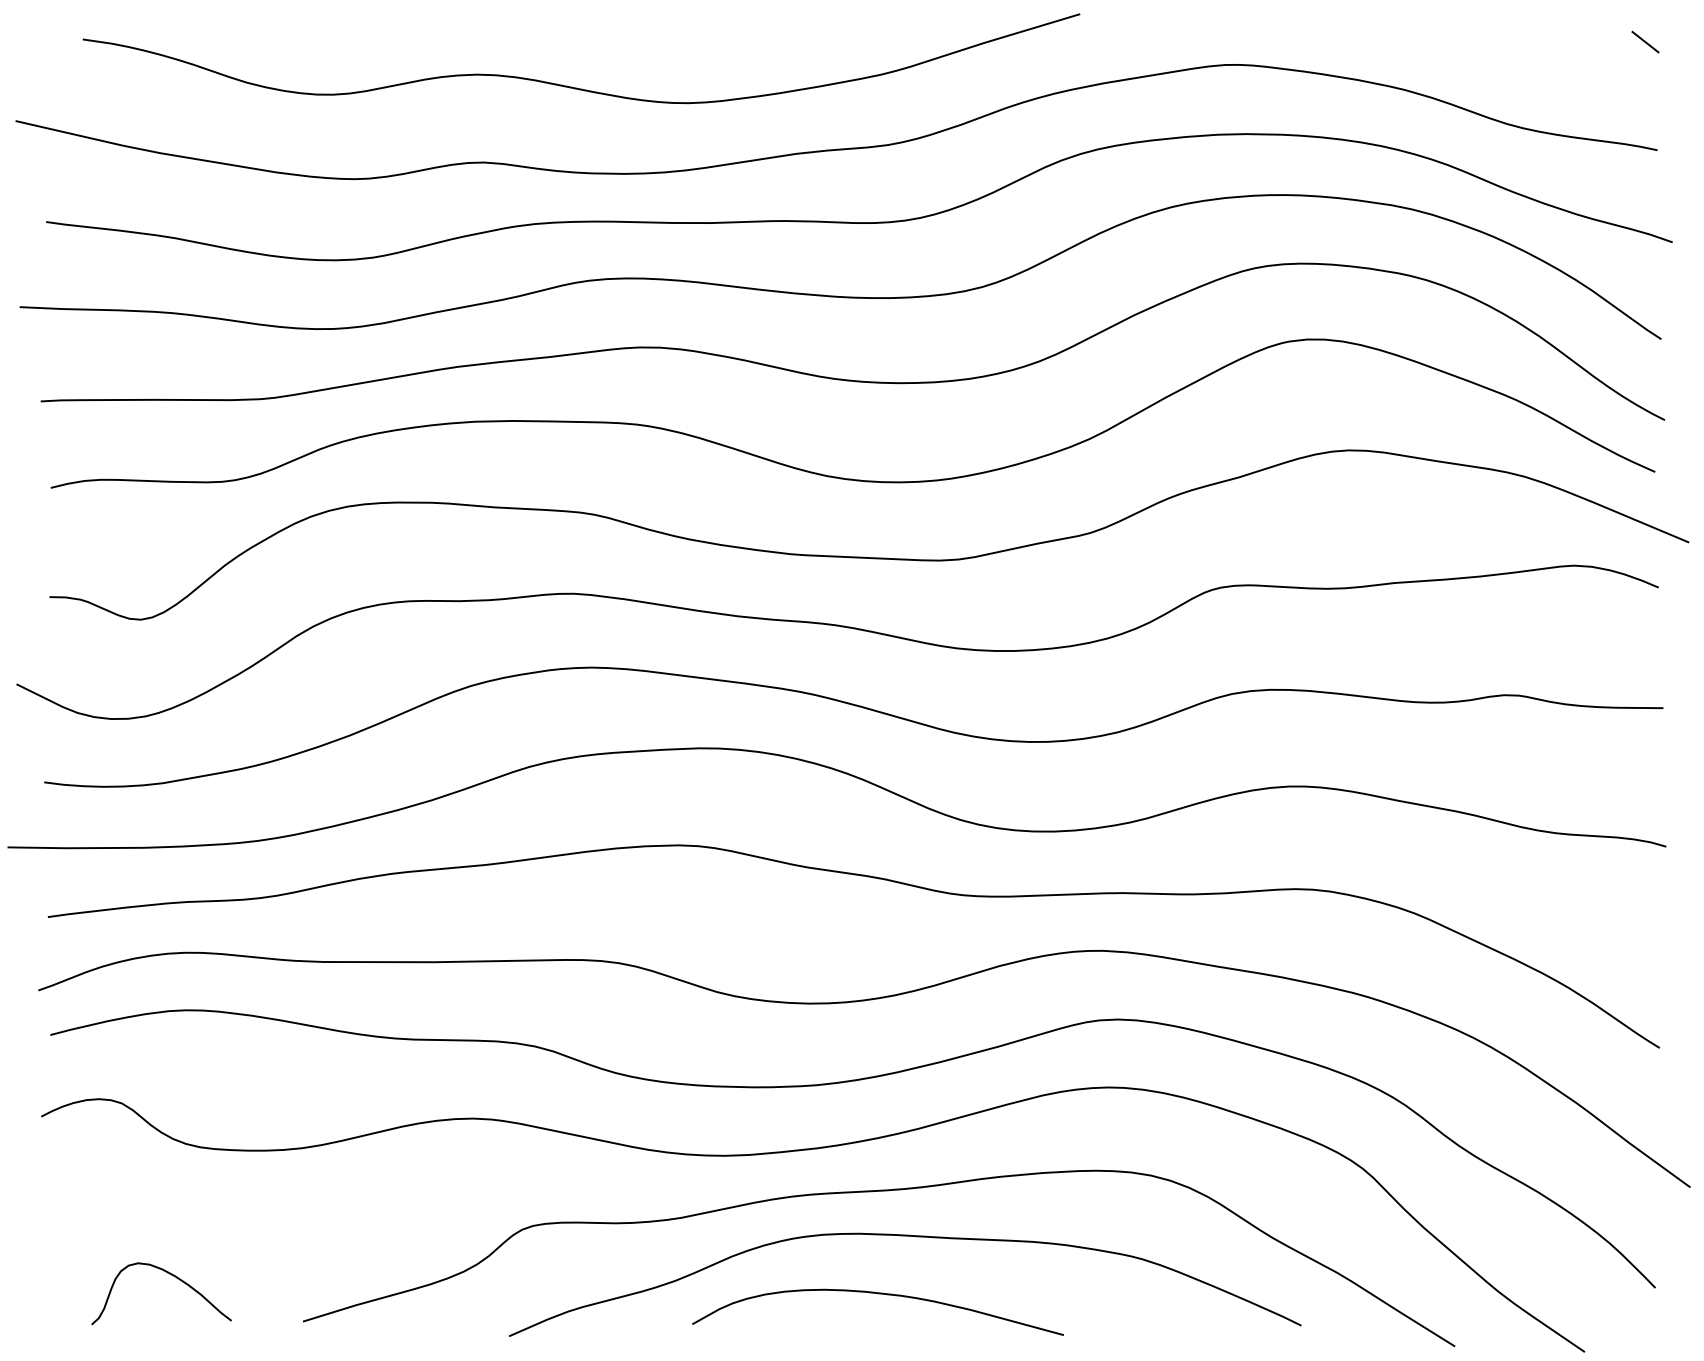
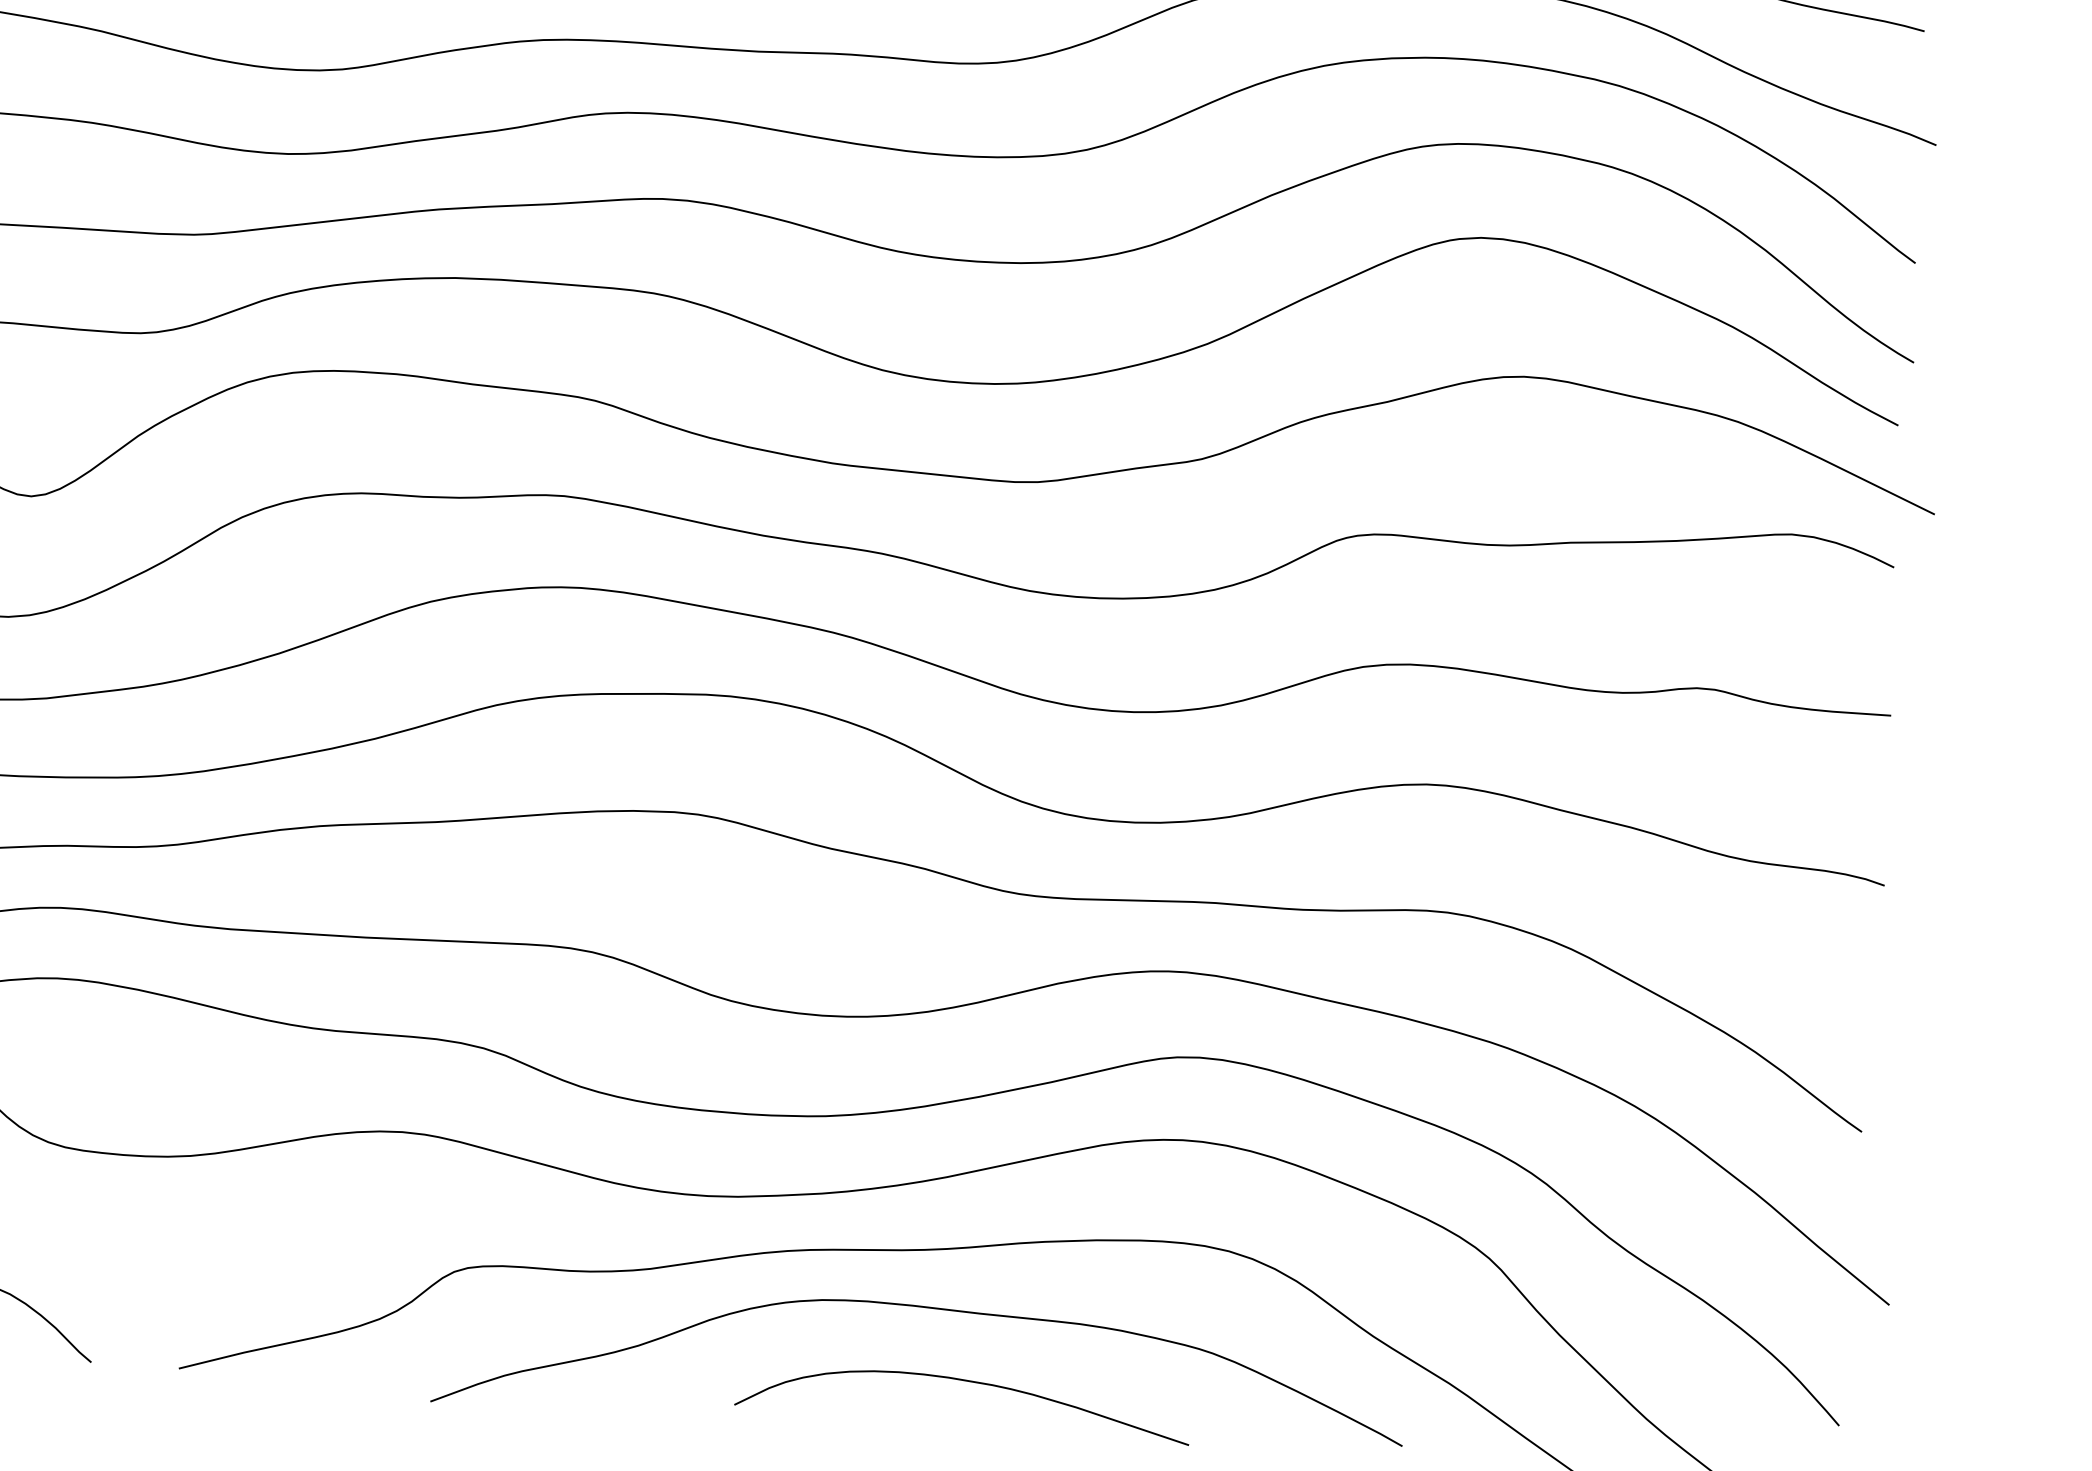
curve: (878, 1294) -> (964, 1381), moved

